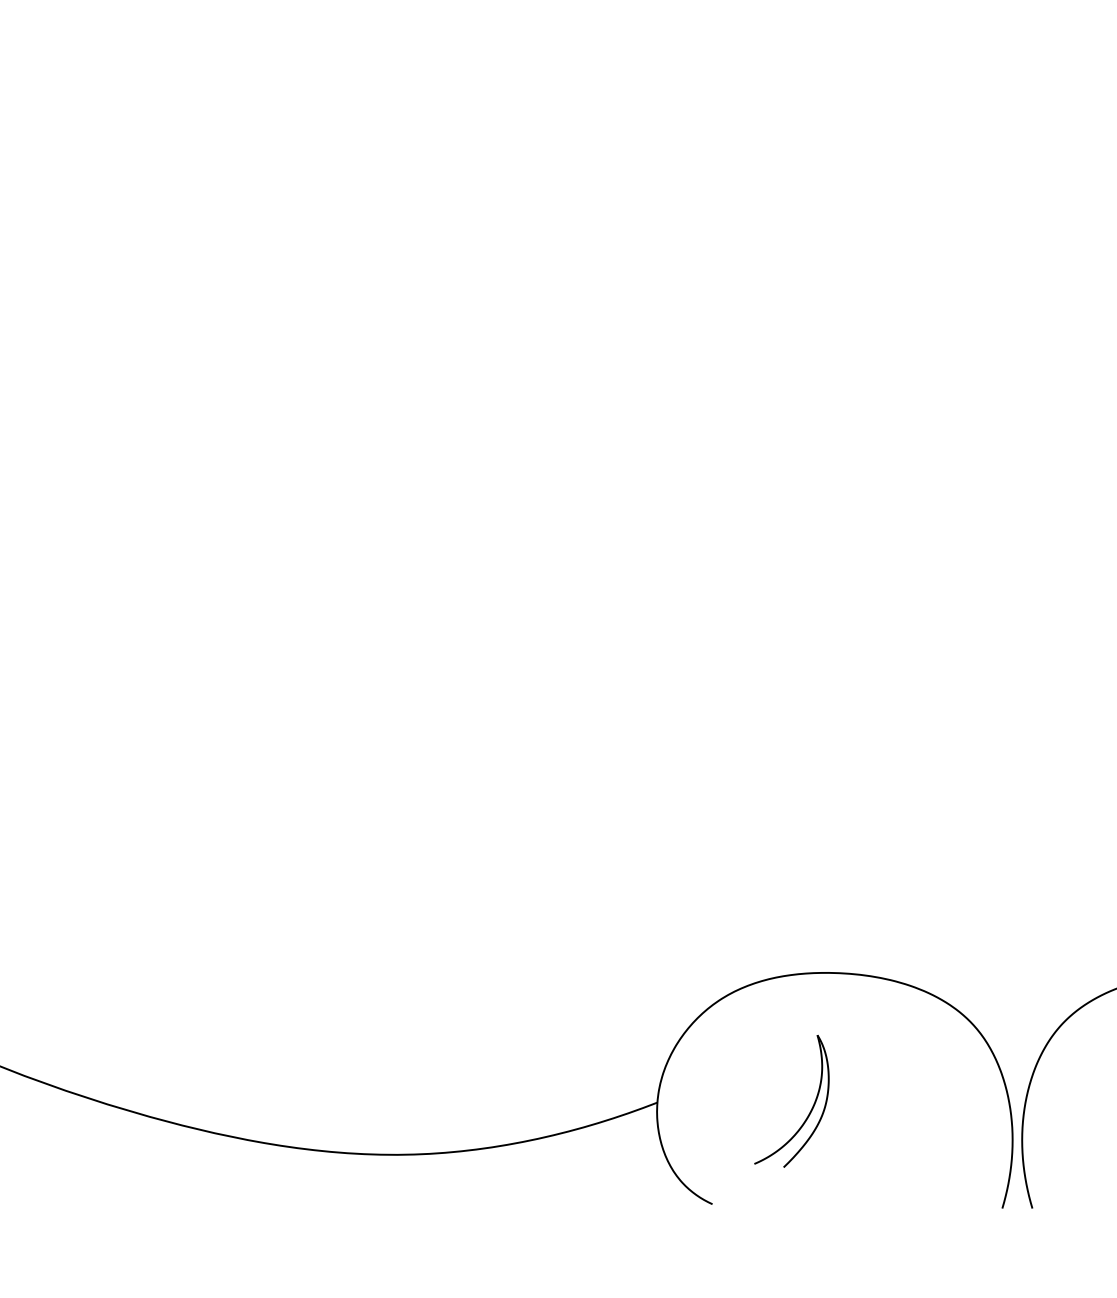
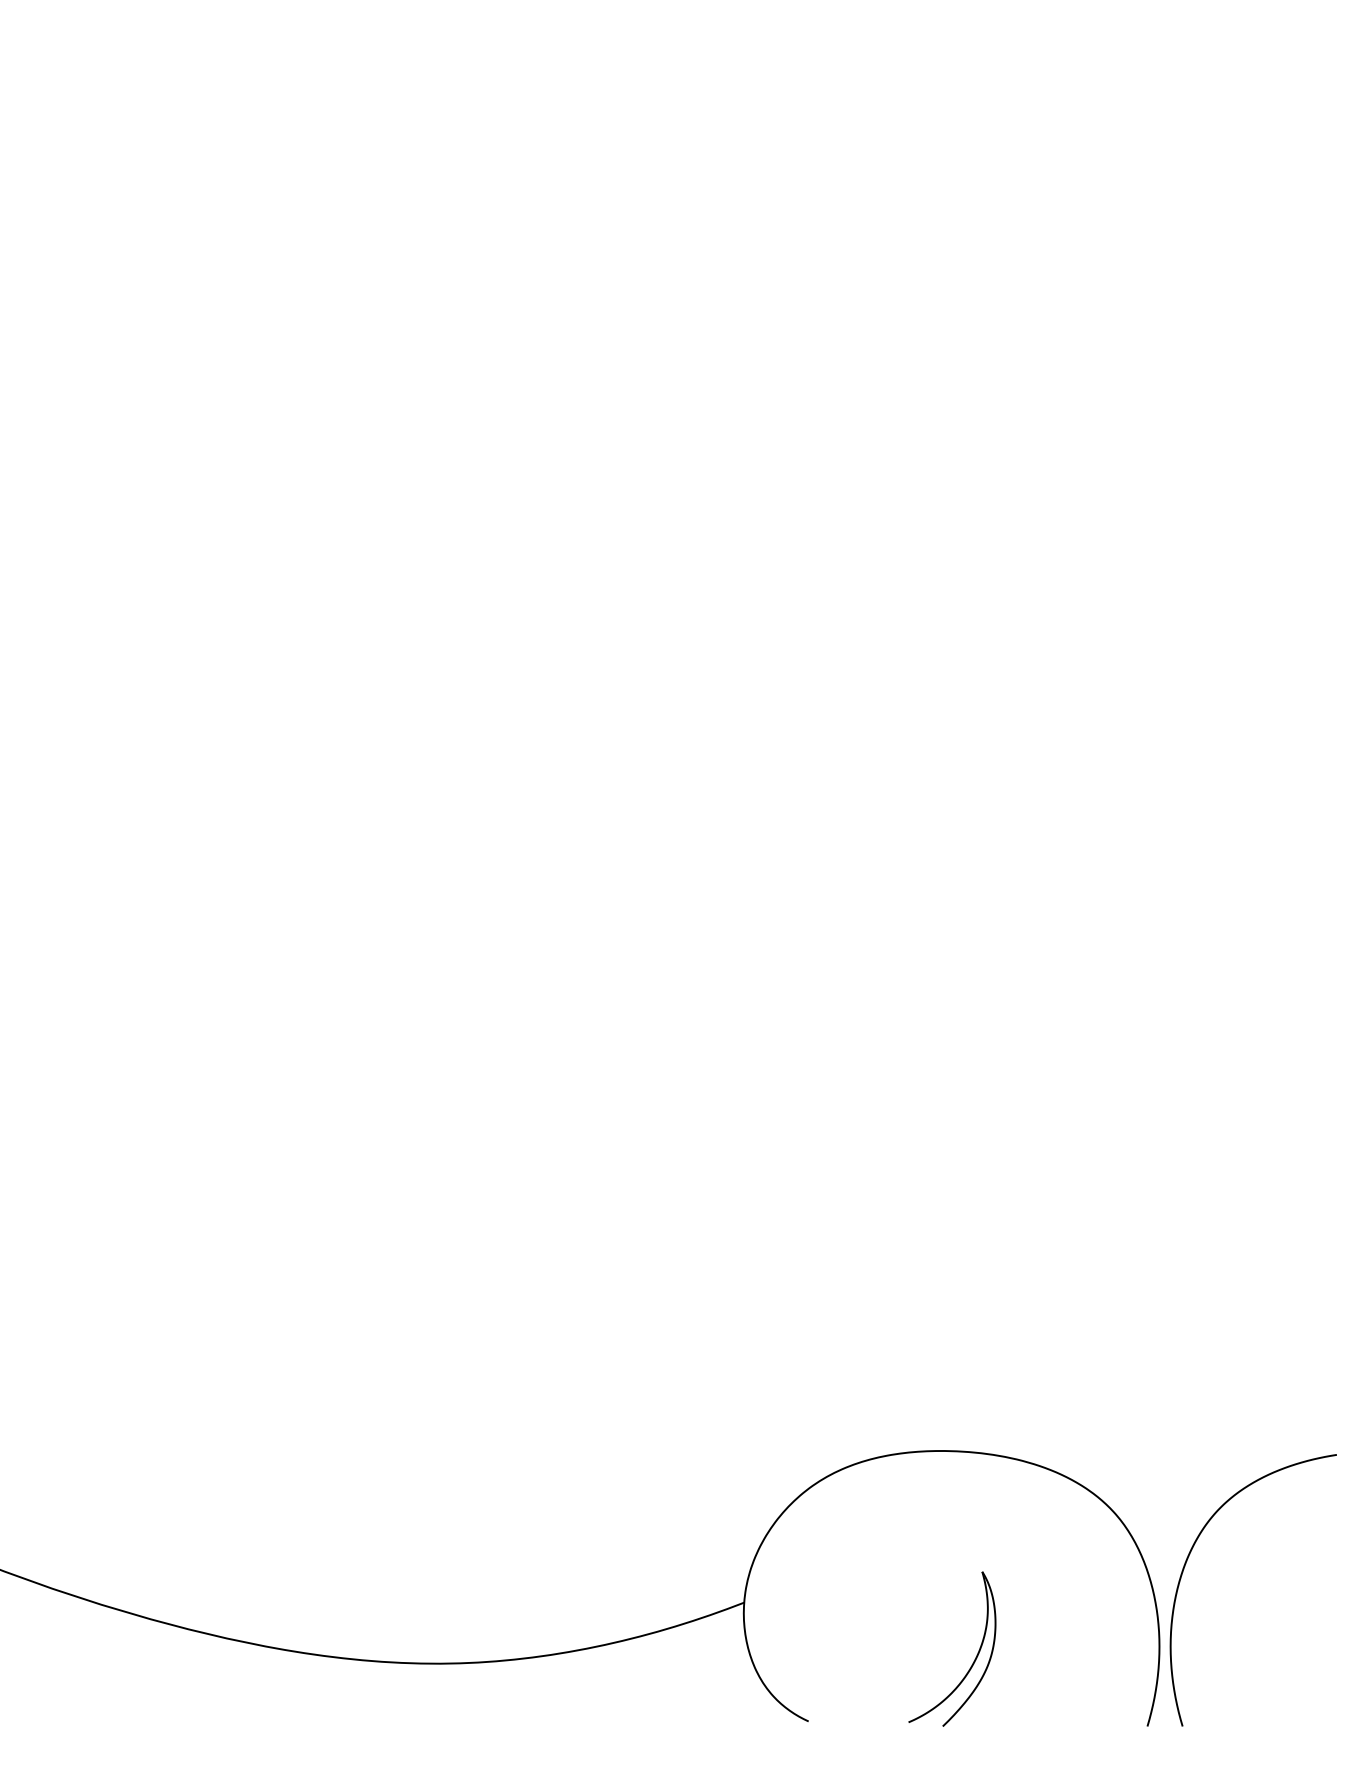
part: (810, 1110) -> (974, 1659), moved

